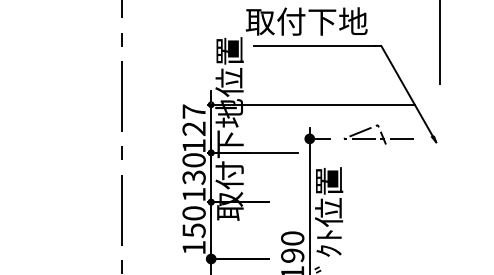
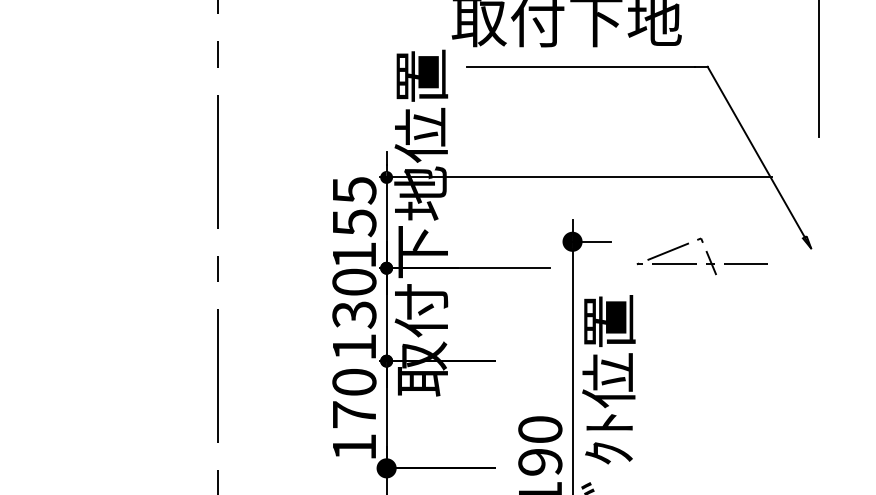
text: (193, 120) -> (353, 207), 127 -> 155
line: (380, 134) -> (705, 256), moved
text: (193, 230) -> (353, 414), 150 -> 170

